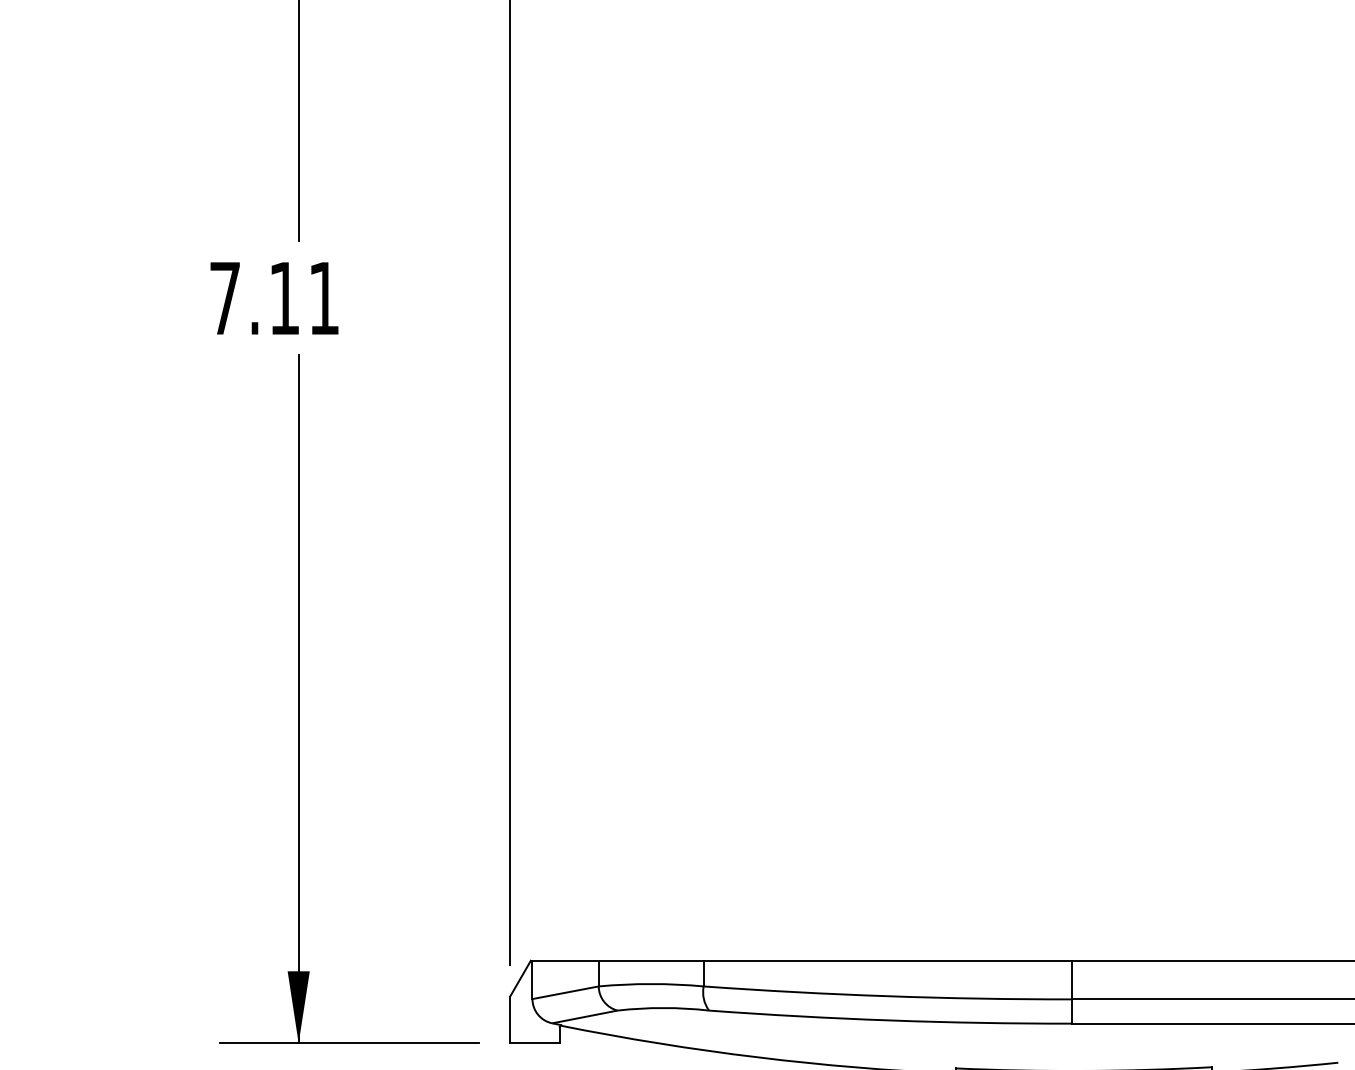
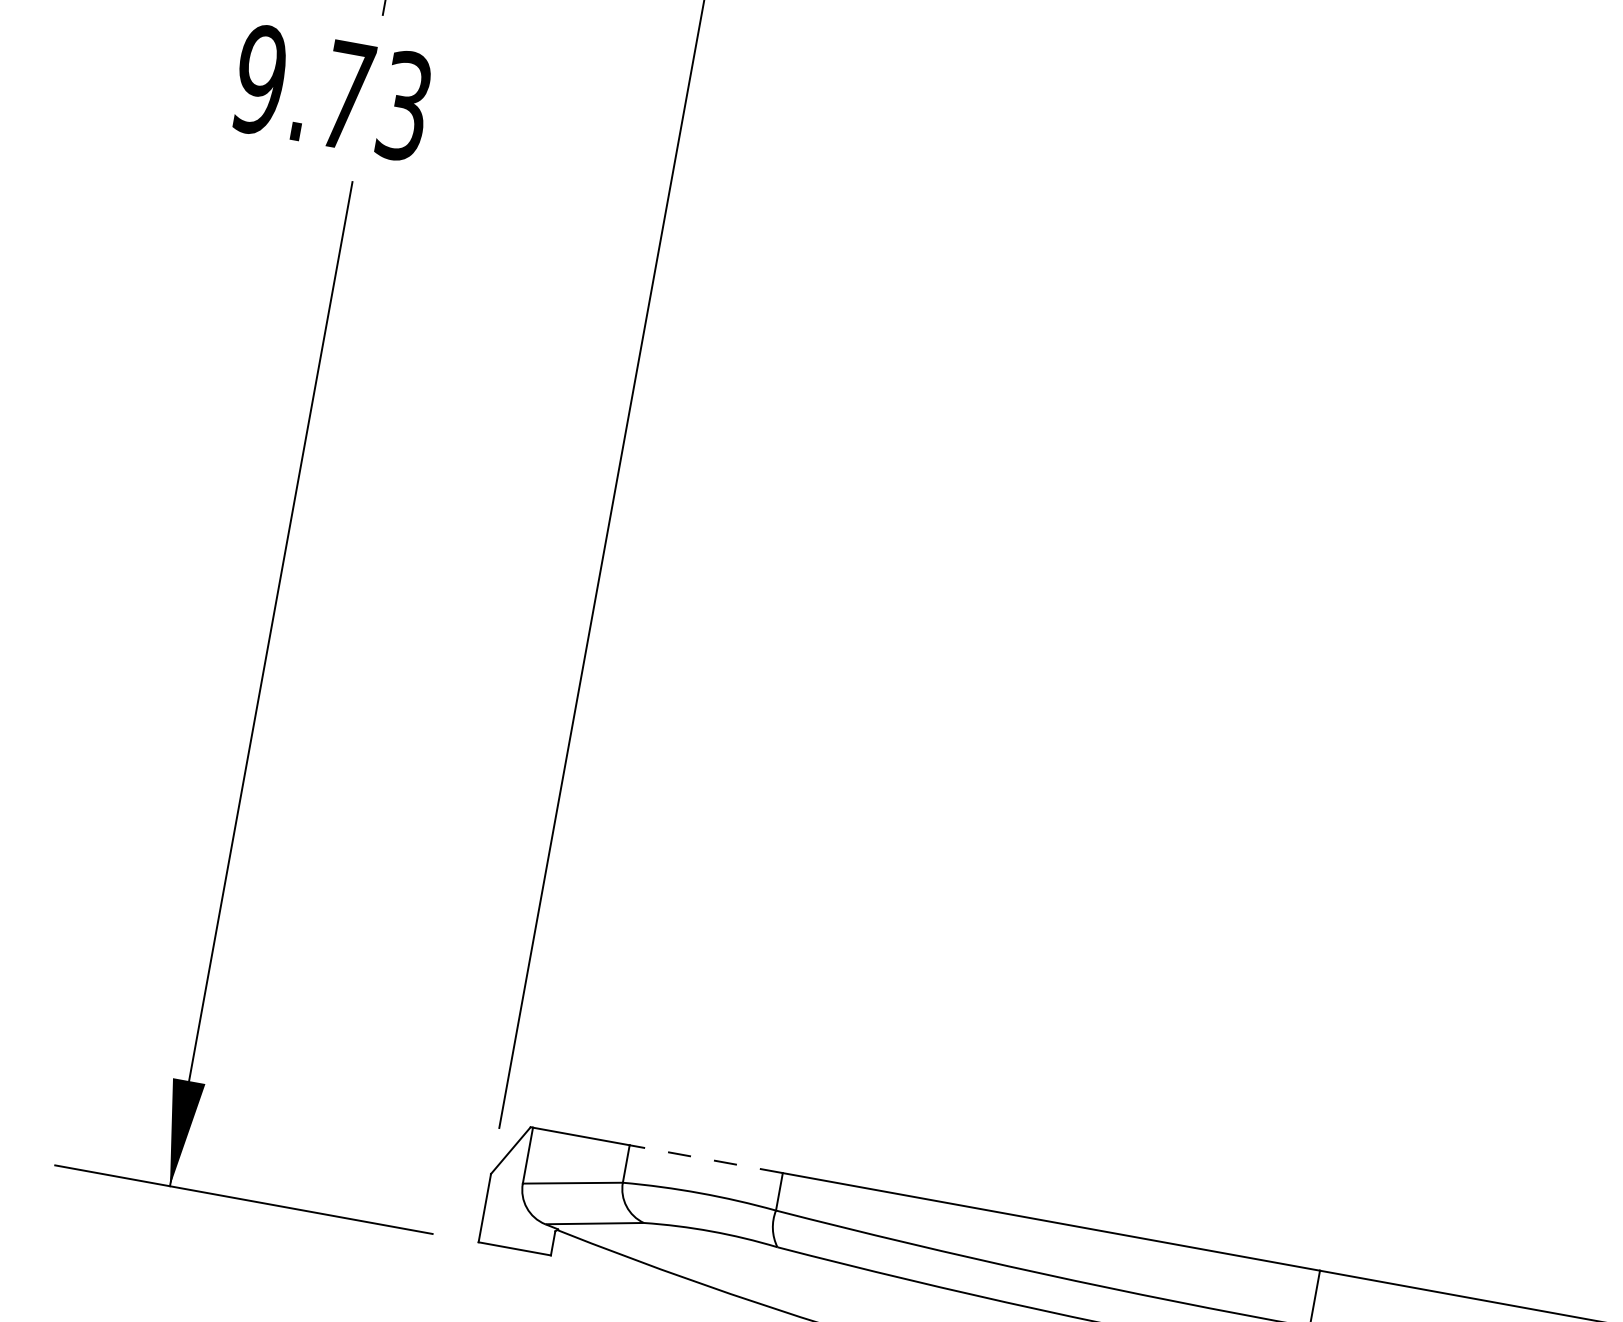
text: (274, 298) -> (332, 93), 7.11 -> 9.73
line: (650, 960) -> (705, 1158), solid -> dashed

